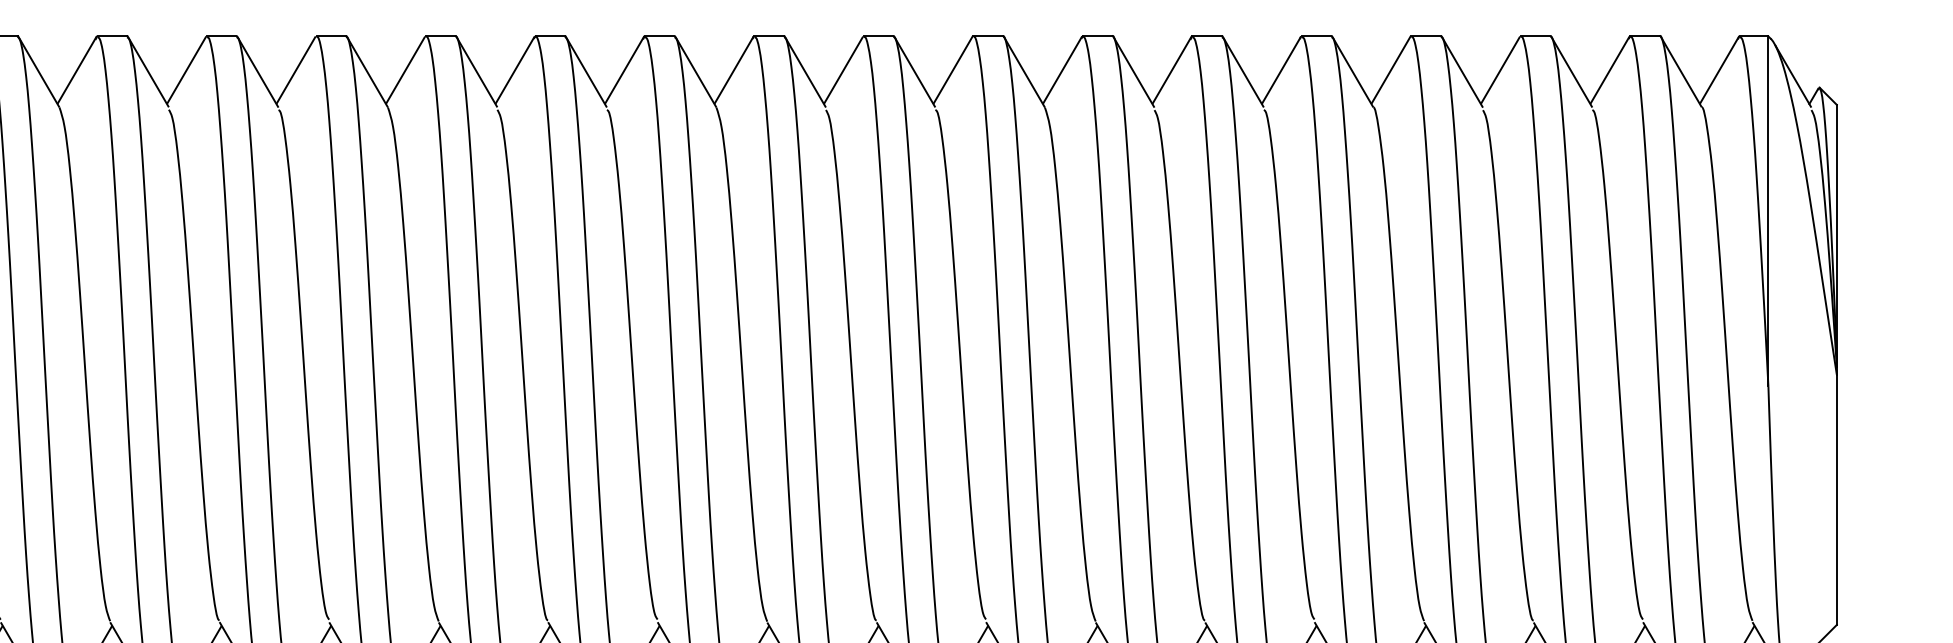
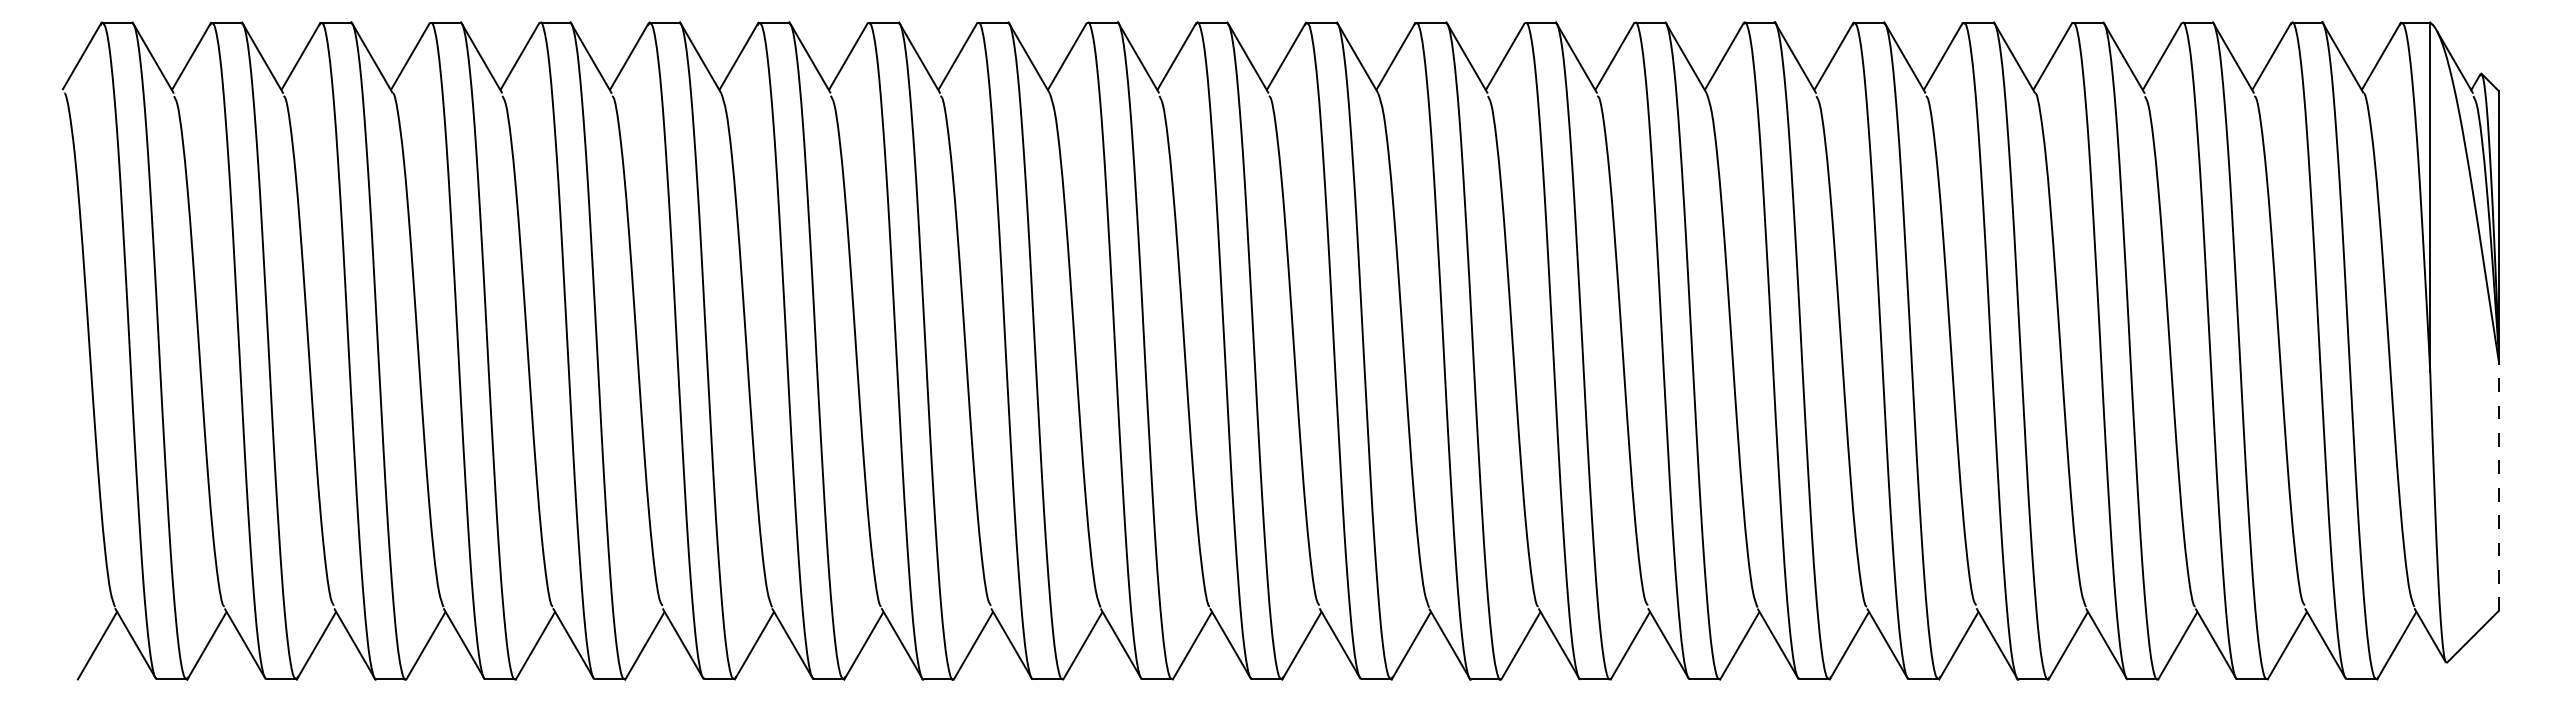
line: (1836, 499) -> (2498, 485), solid -> dashed

